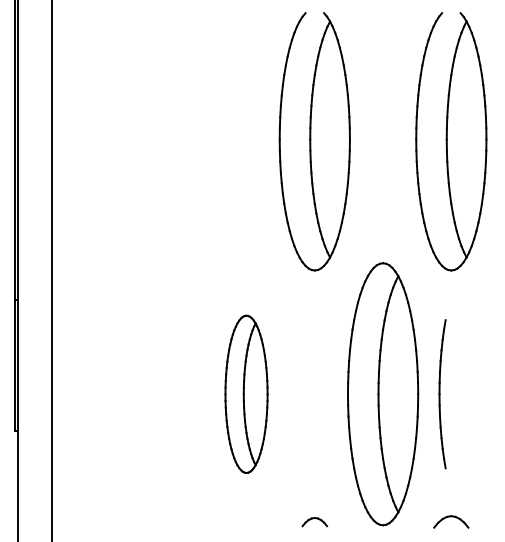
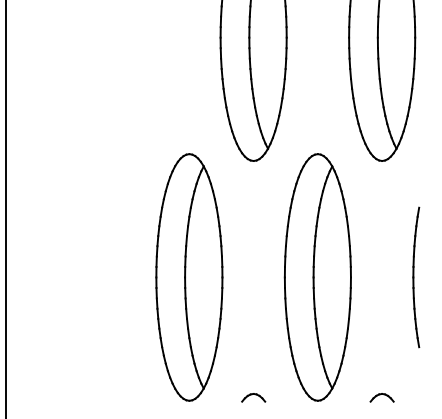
part: (246, 394) -> (189, 277), size x1.67
part: (442, 394) -> (416, 277), moved
part: (451, 522) -> (382, 398), size x0.71

